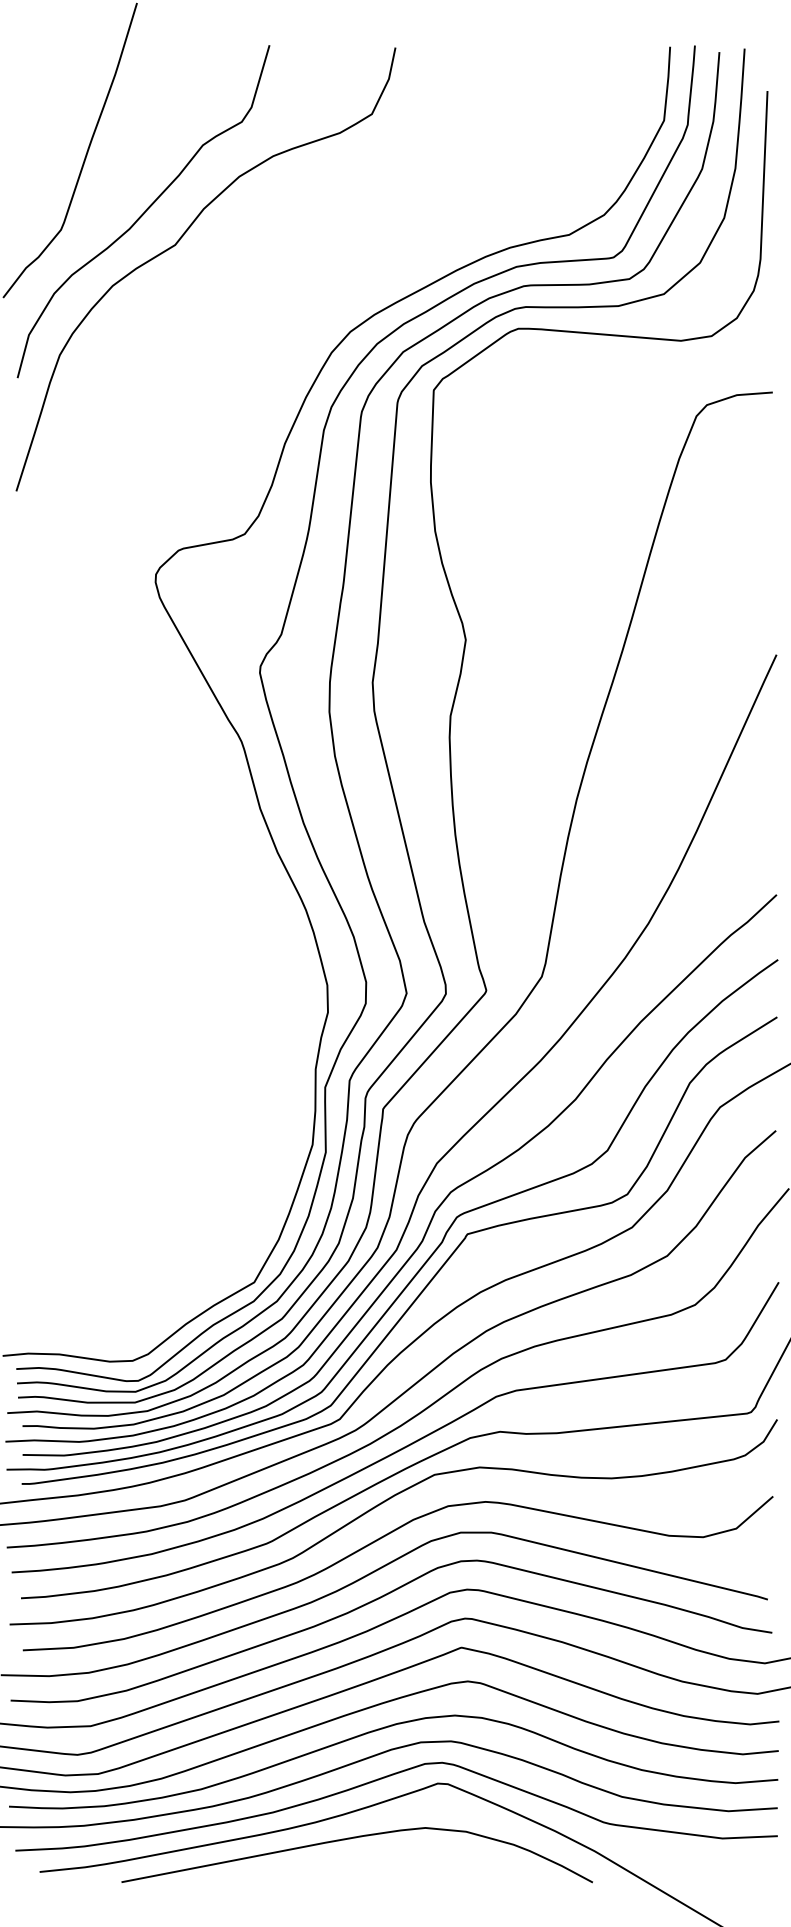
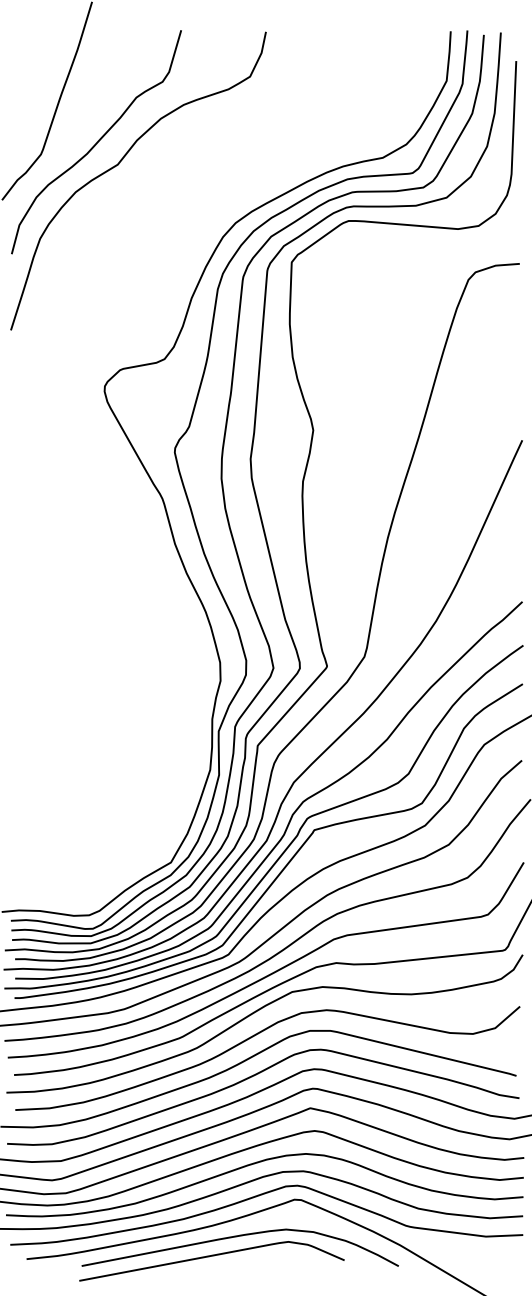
curve: (311, 1869) -> (209, 1257), added

